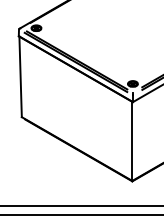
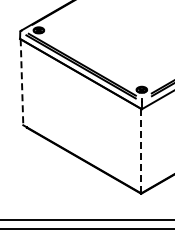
line: (21, 77) -> (22, 82), solid -> dashed
line: (132, 141) -> (141, 151), solid -> dashed

